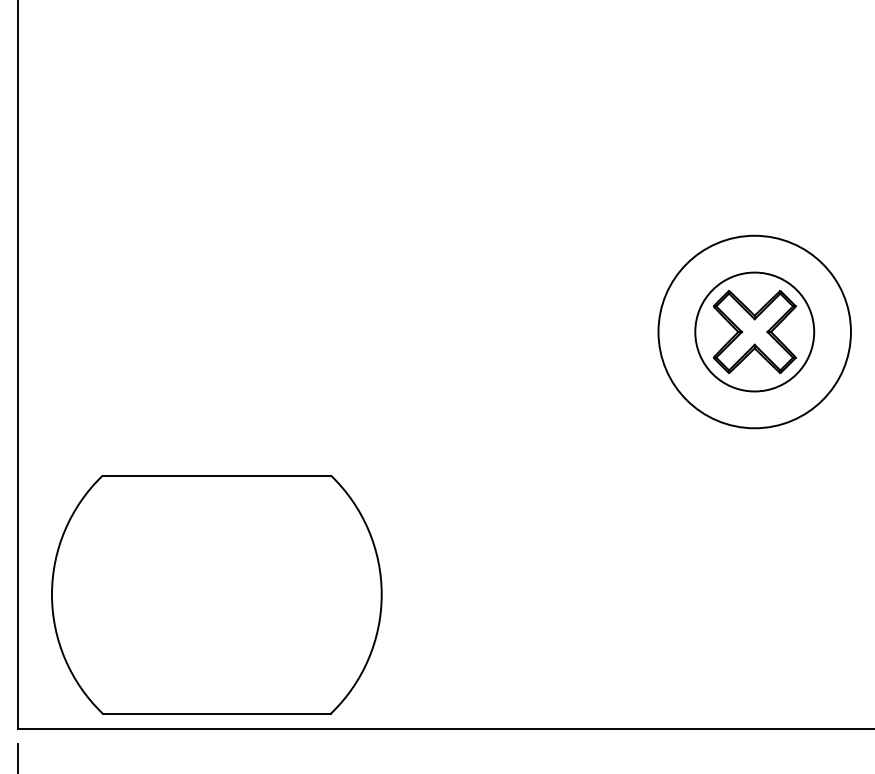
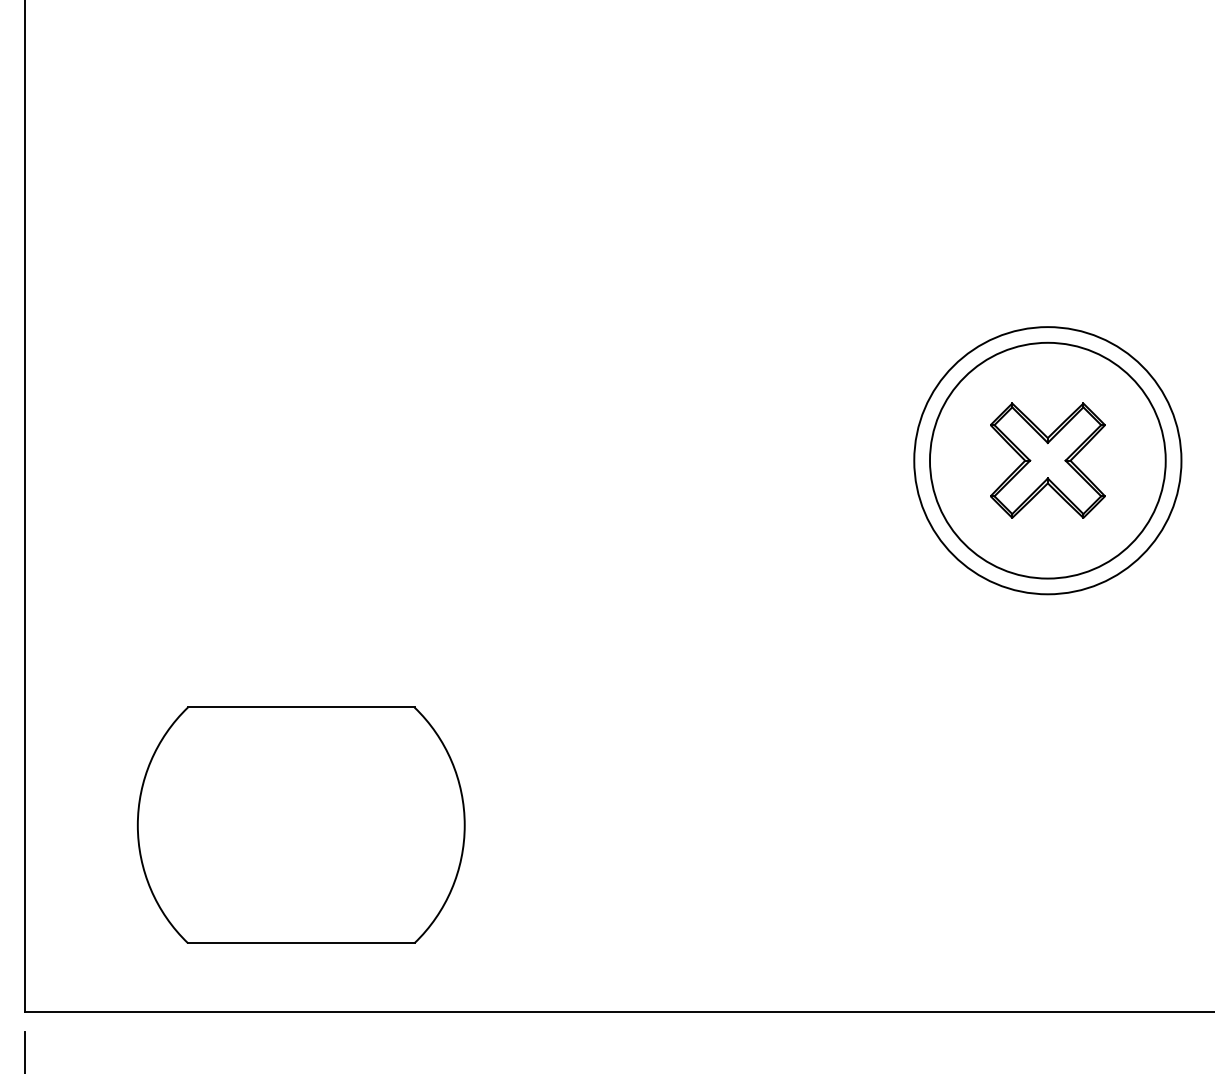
circle: (754, 331) -> (1047, 459), size x1.43
part: (216, 594) -> (300, 825), size x0.71

